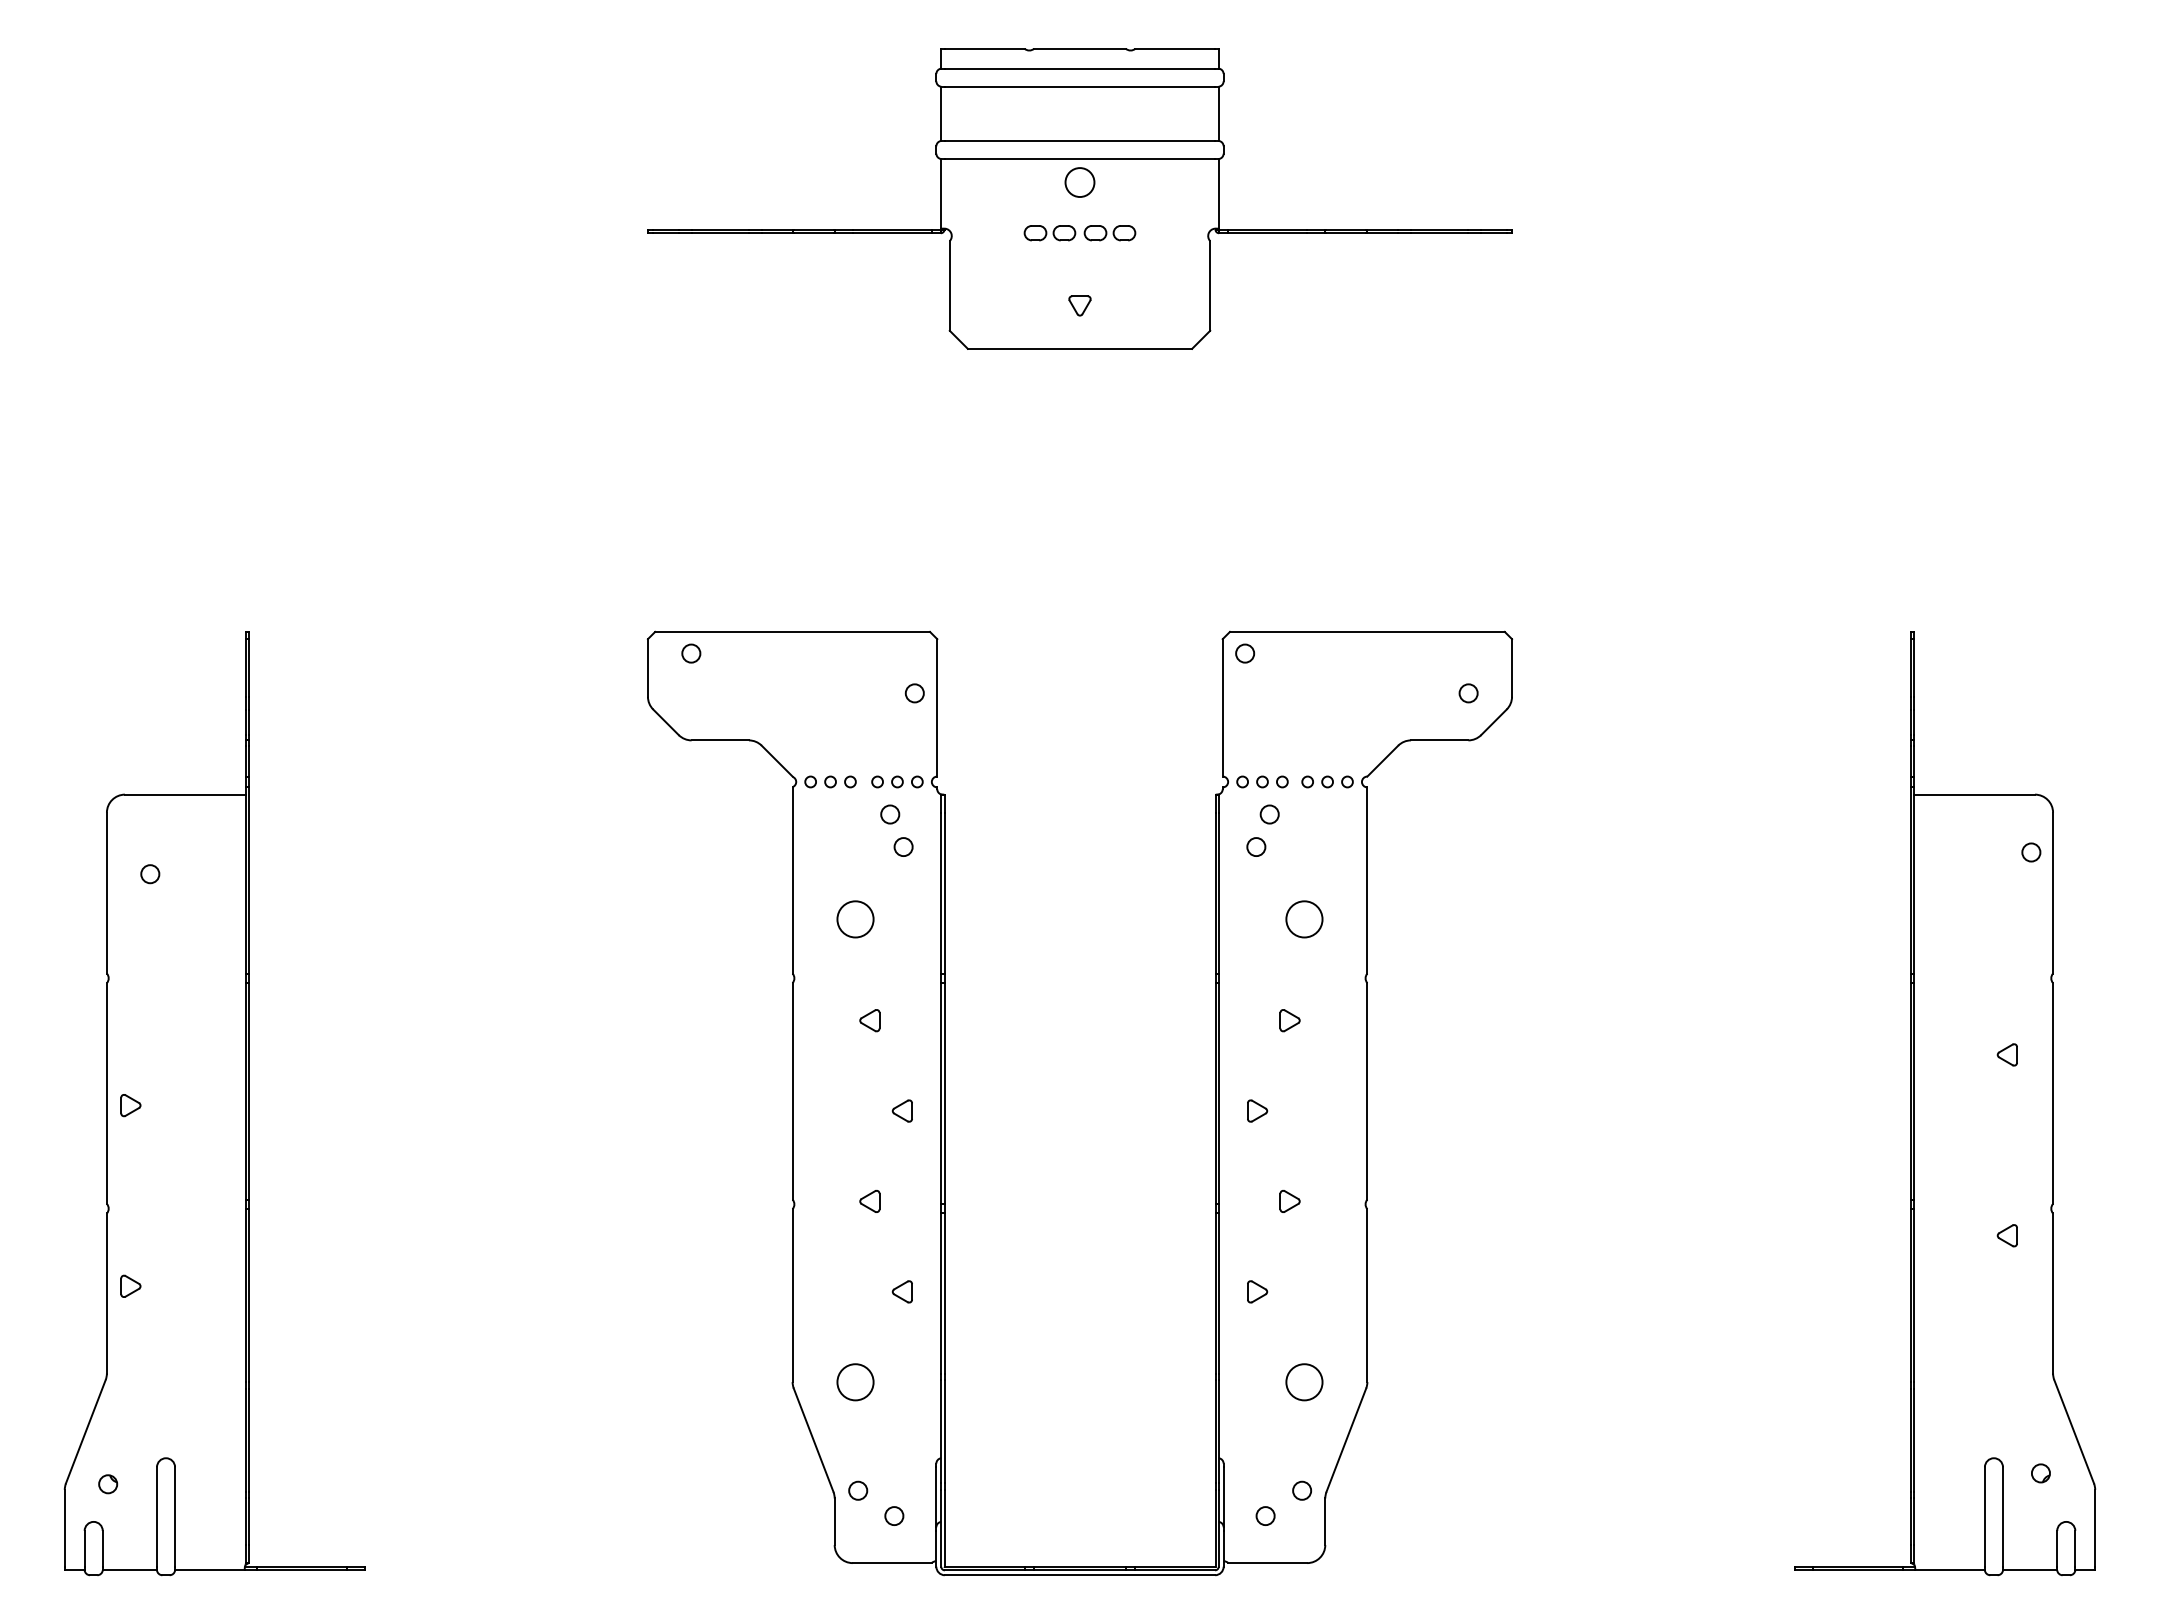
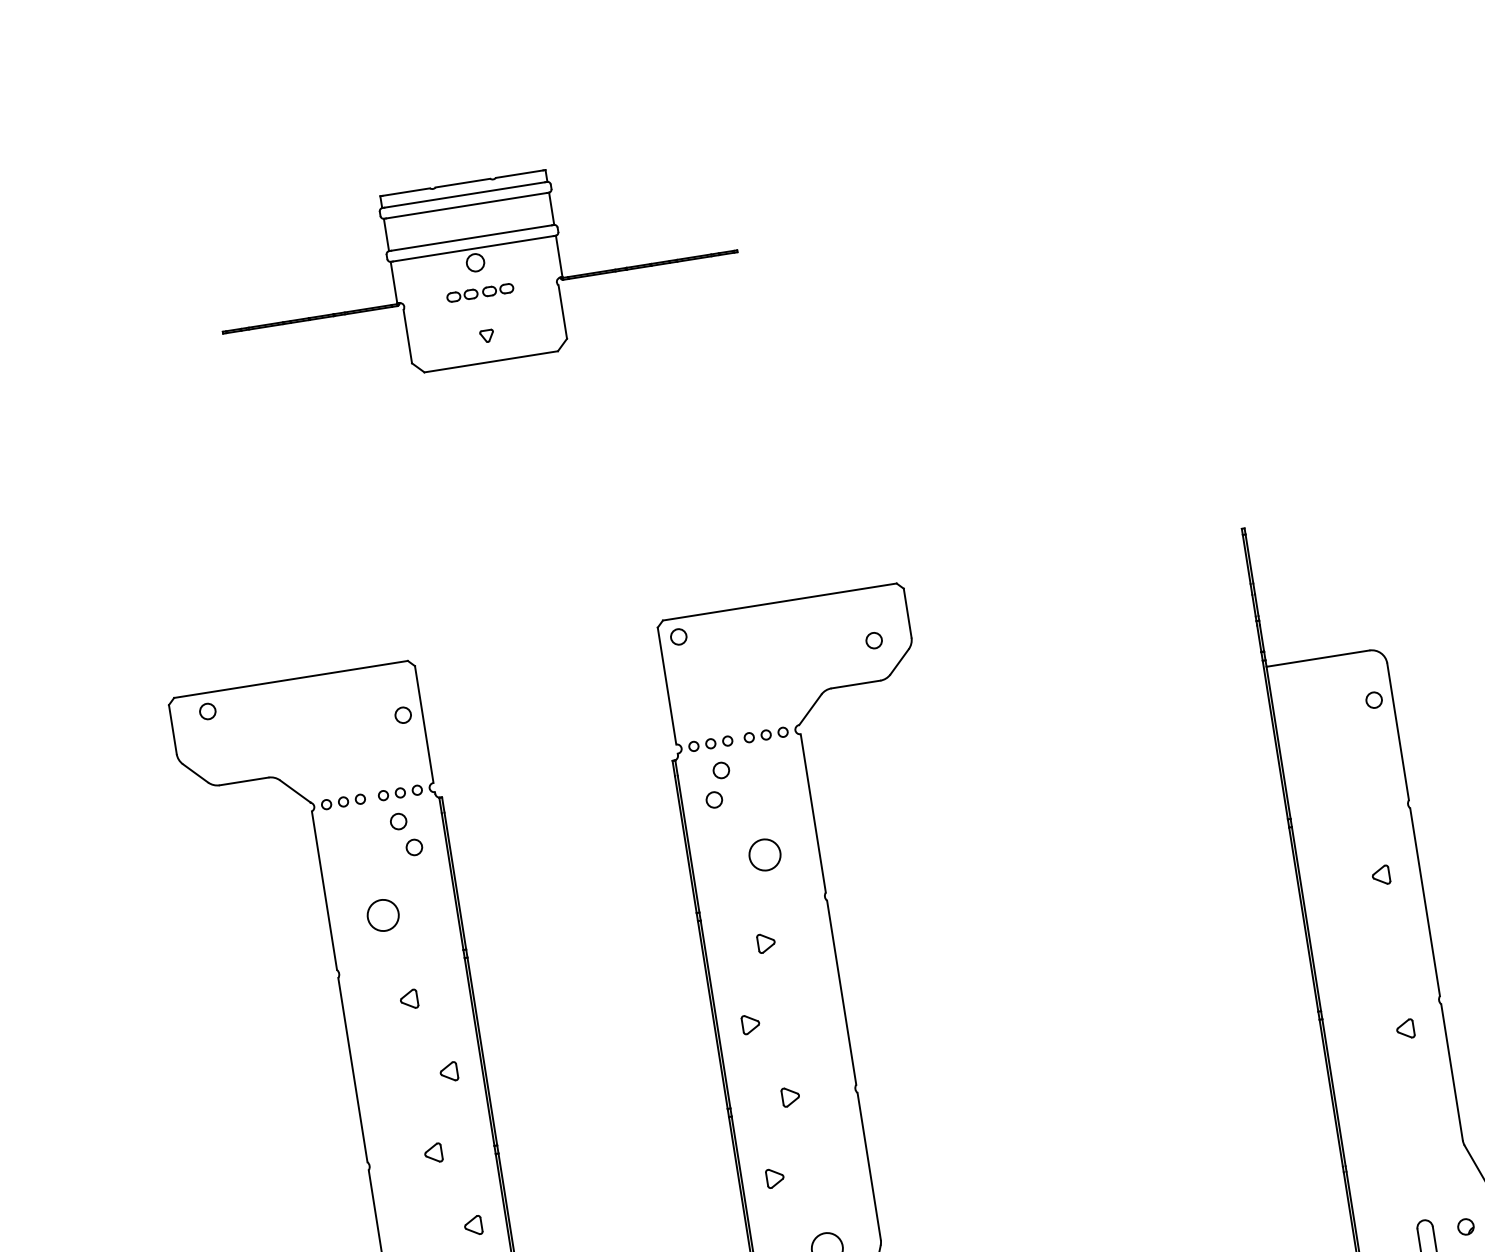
part: (1079, 198) -> (476, 272), size x0.7

